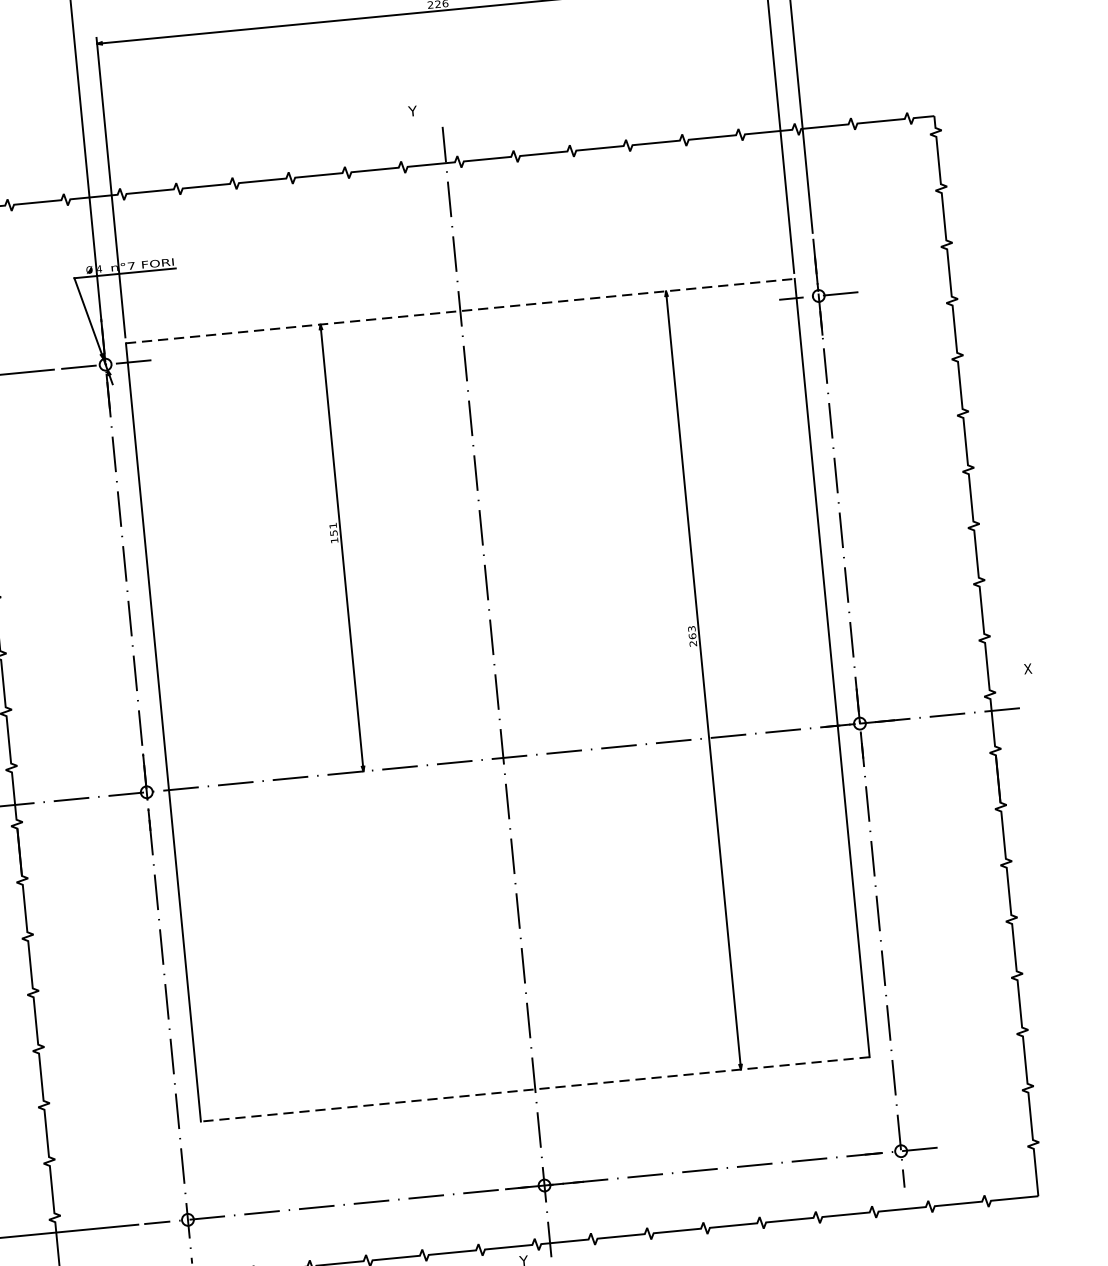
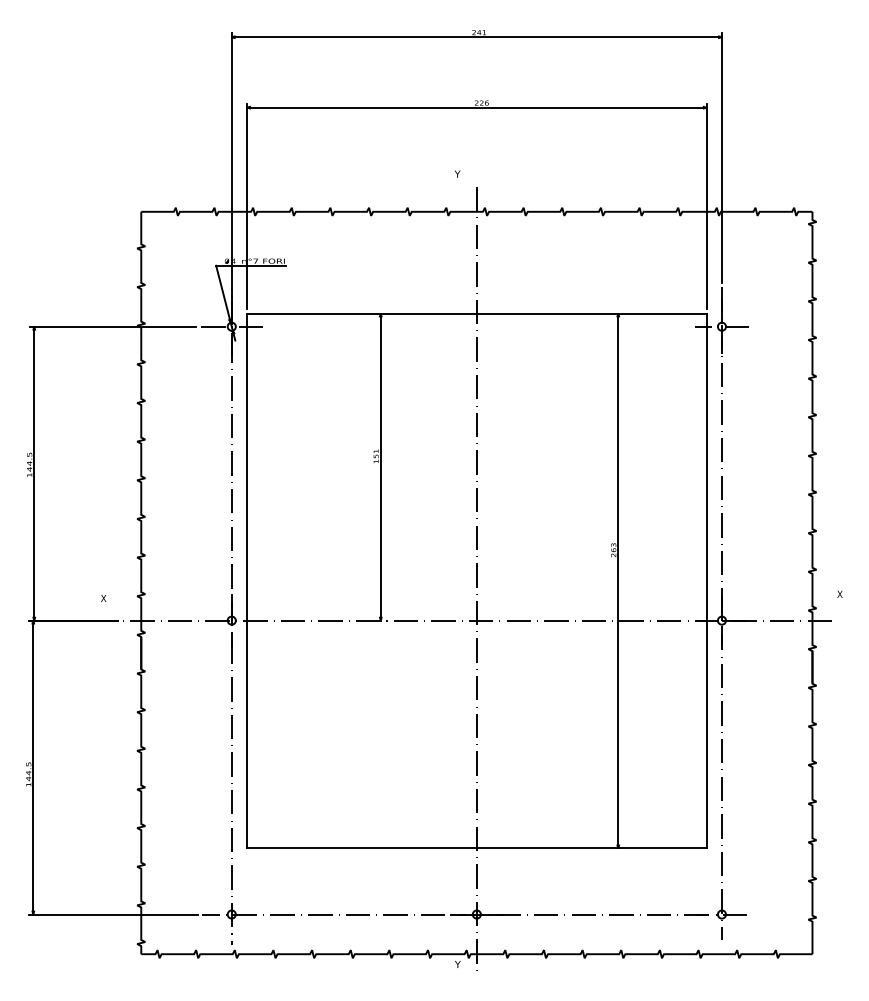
line: (459, 311) -> (476, 313), dashed -> solid
line: (534, 1089) -> (476, 848), dashed -> solid

